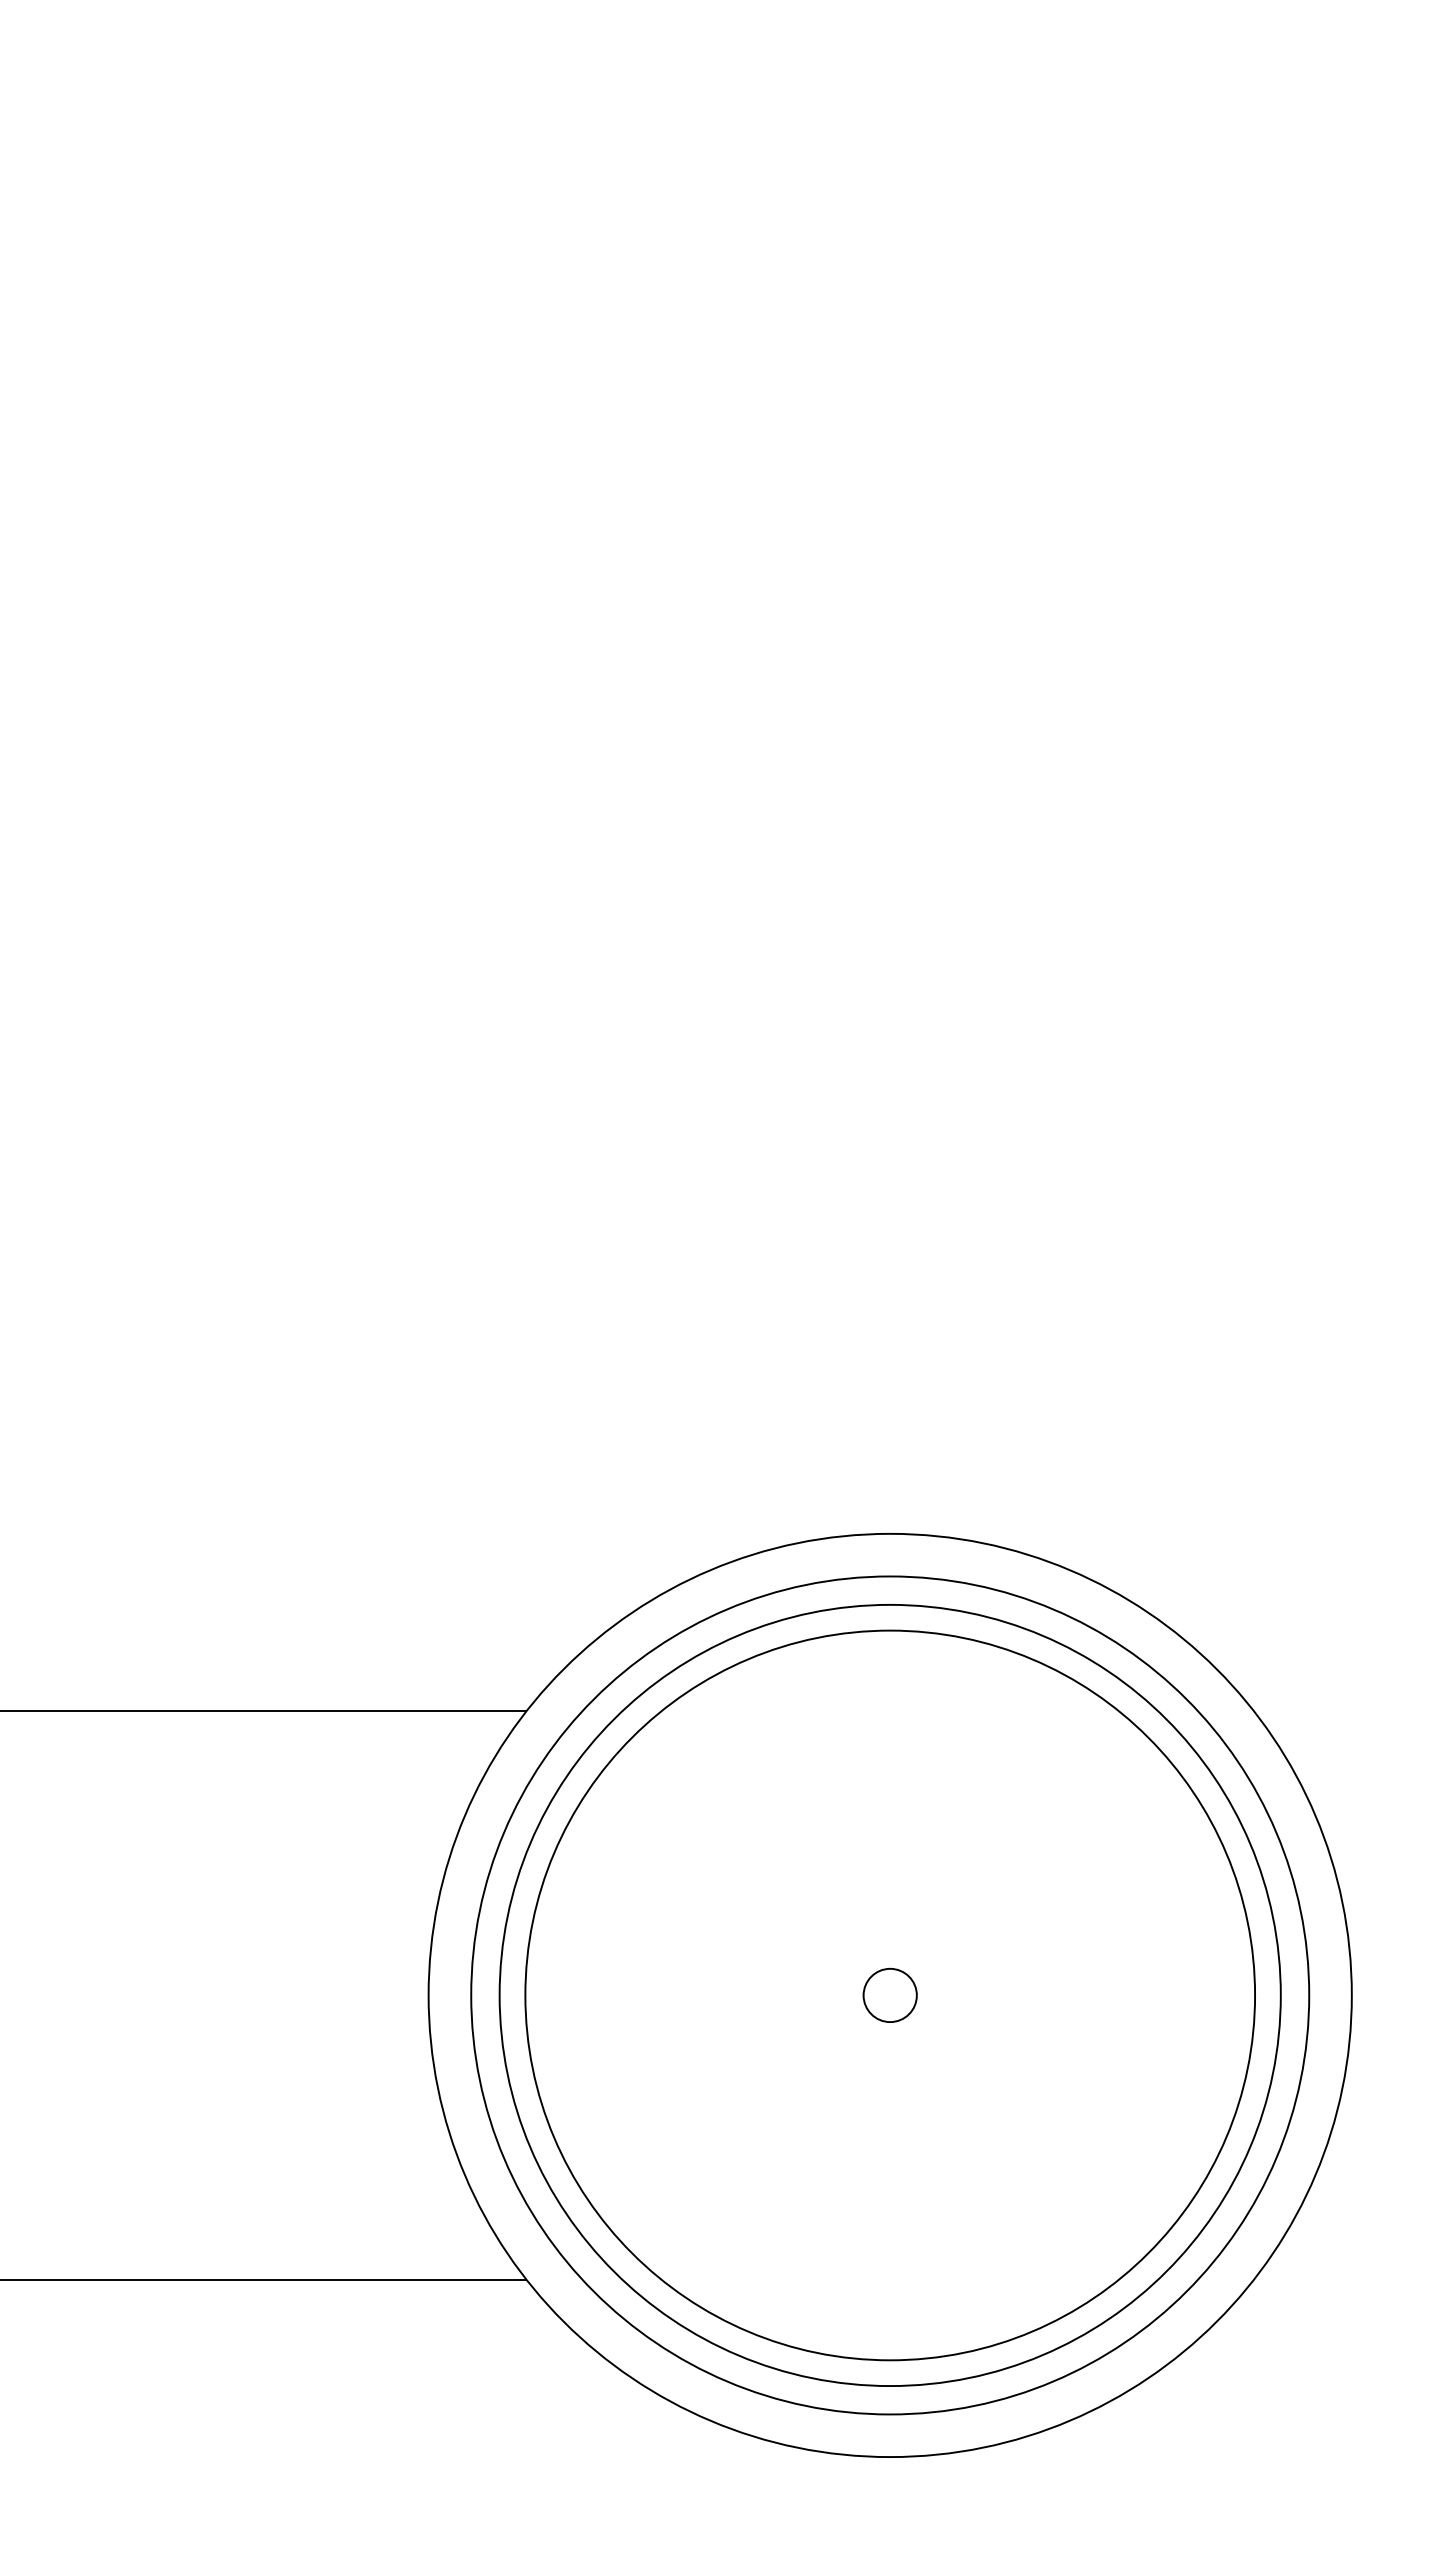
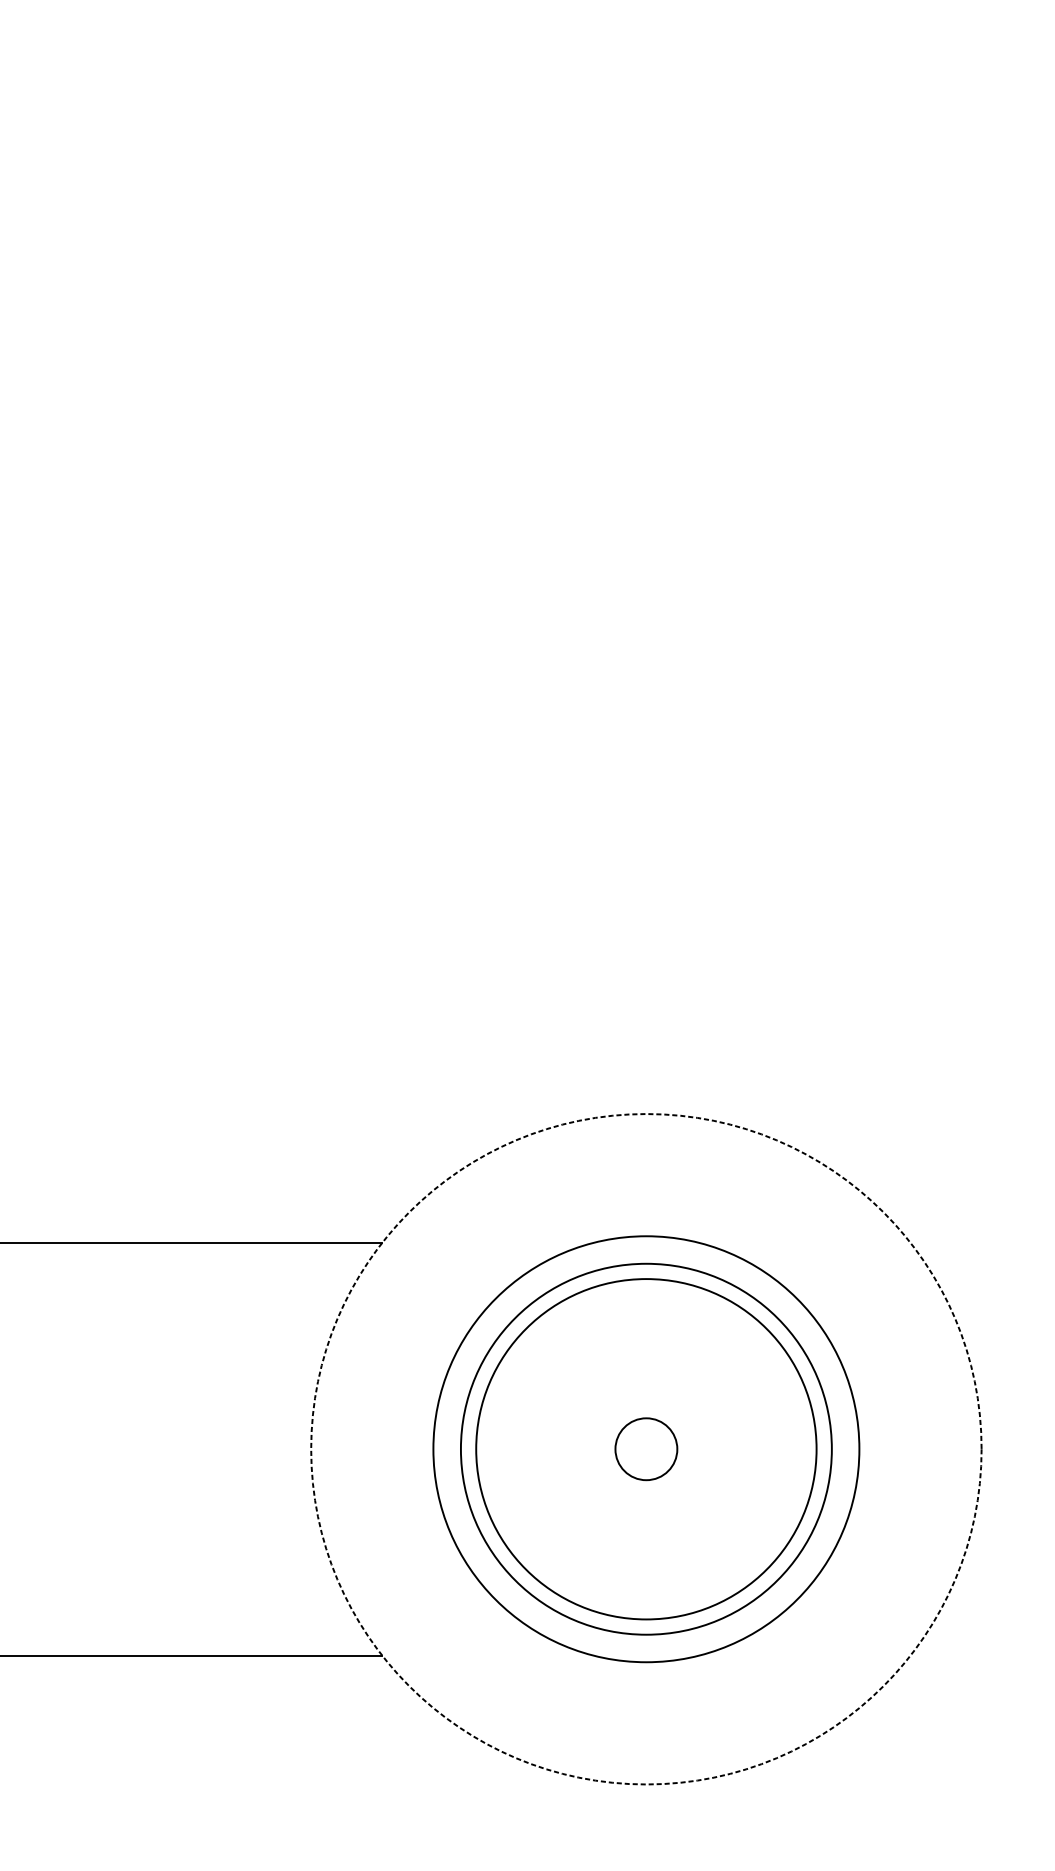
circle: (889, 1995) -> (645, 1449), size x0.6
circle: (889, 1995) -> (645, 1449), size x1.6
circle: (889, 1995) -> (645, 1449), solid -> dashed
circle: (890, 1995) -> (646, 1449), size x0.7
circle: (890, 1995) -> (646, 1449), size x0.7

